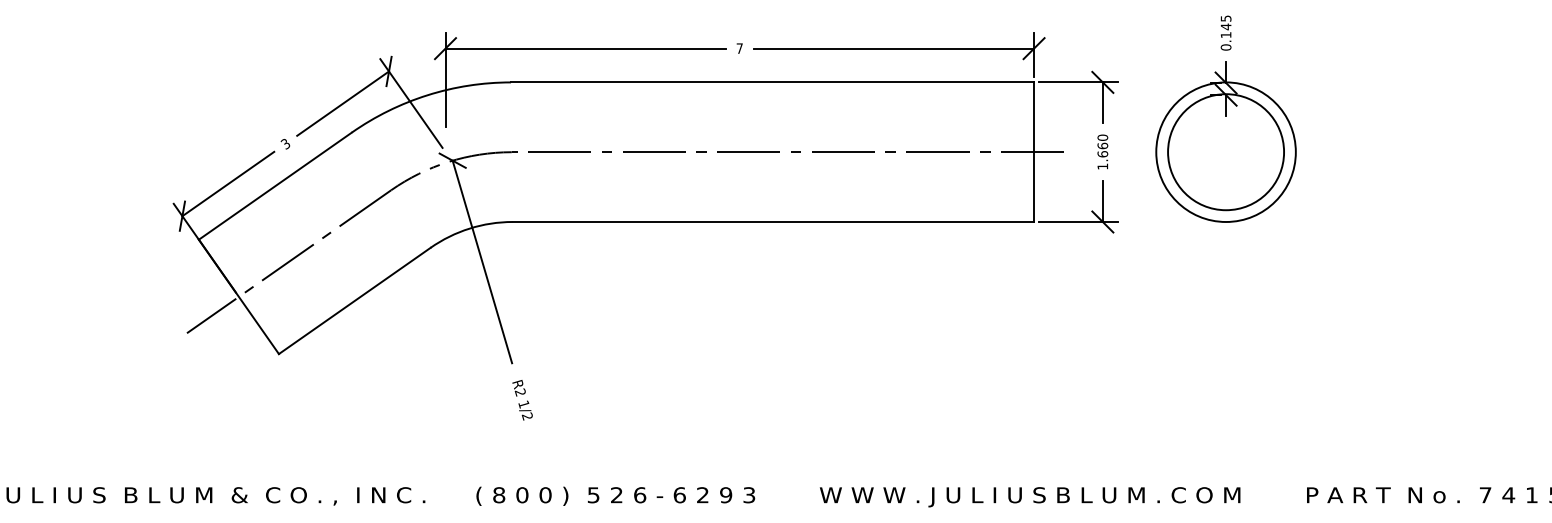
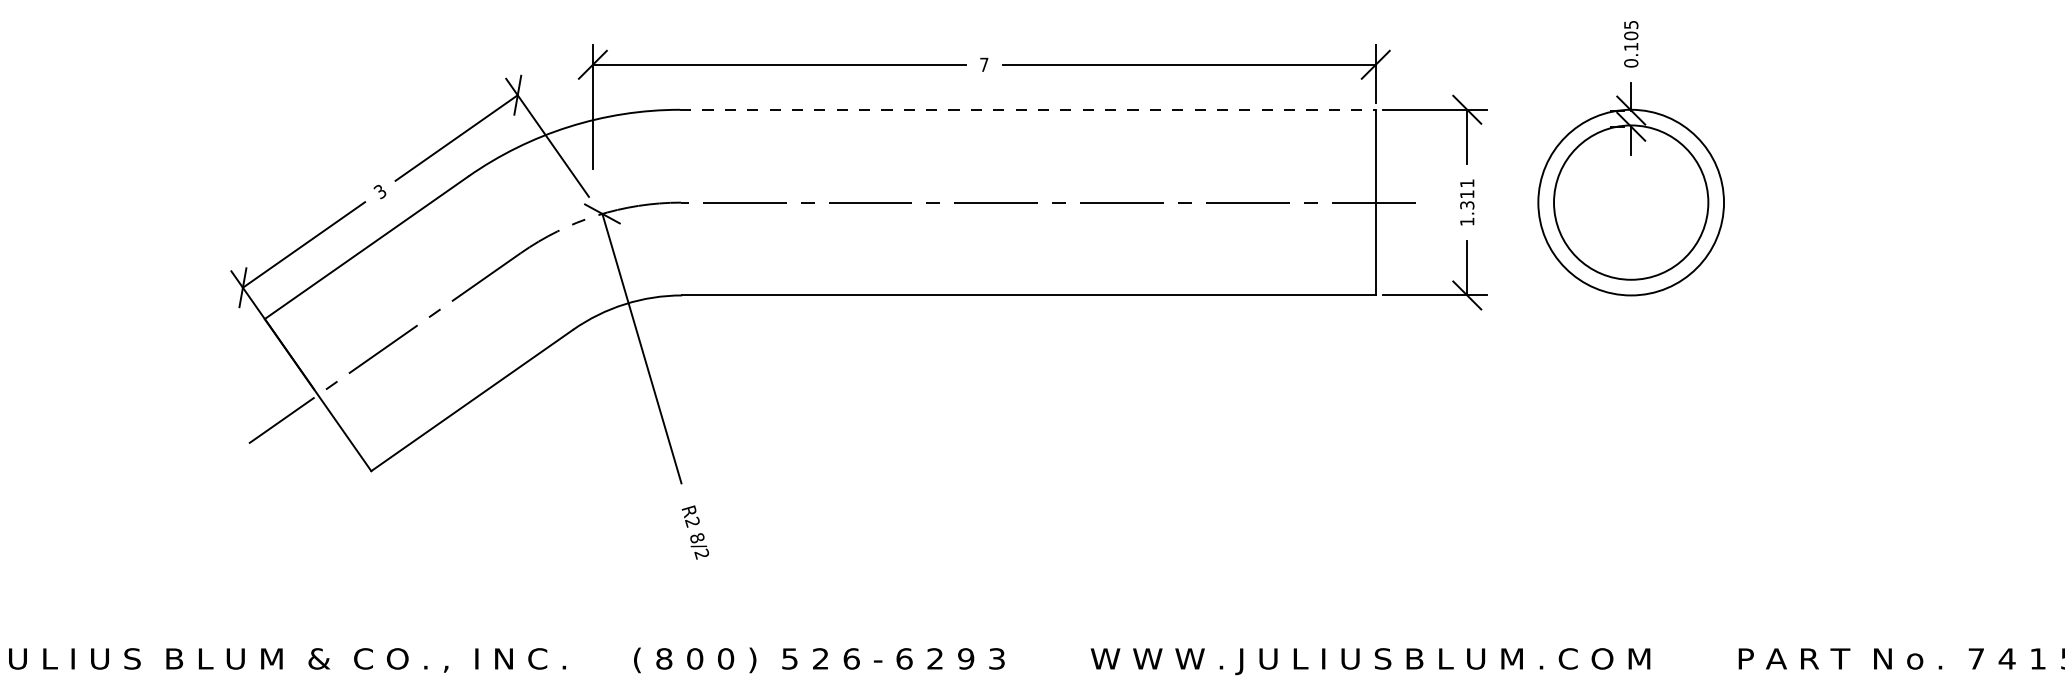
text: (1225, 26) -> (1630, 35), 0.145 -> 0.105
line: (772, 82) -> (1027, 109), solid -> dashed
text: (1102, 145) -> (1466, 193), 1.660 -> 1.311
text: (523, 404) -> (696, 538), 1/2 -> 8/2

